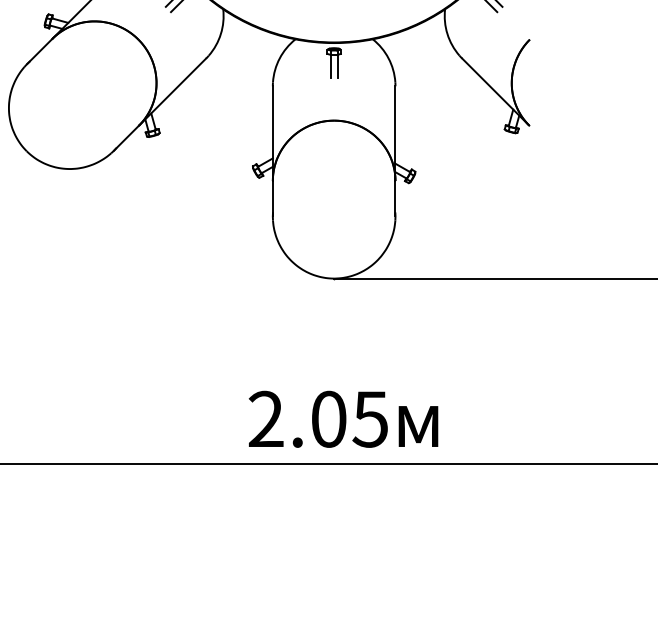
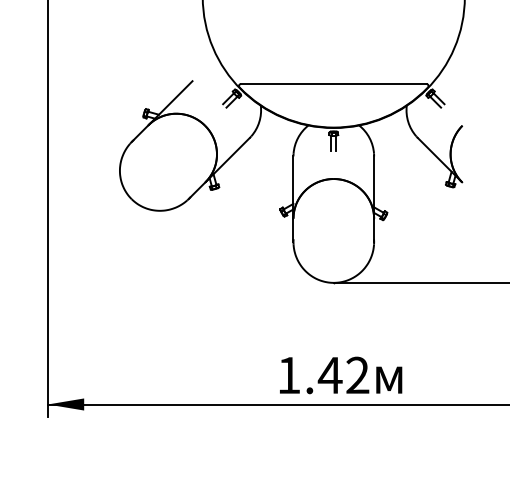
text: (318, 419) -> (323, 375), 2.05 -> 1.42

